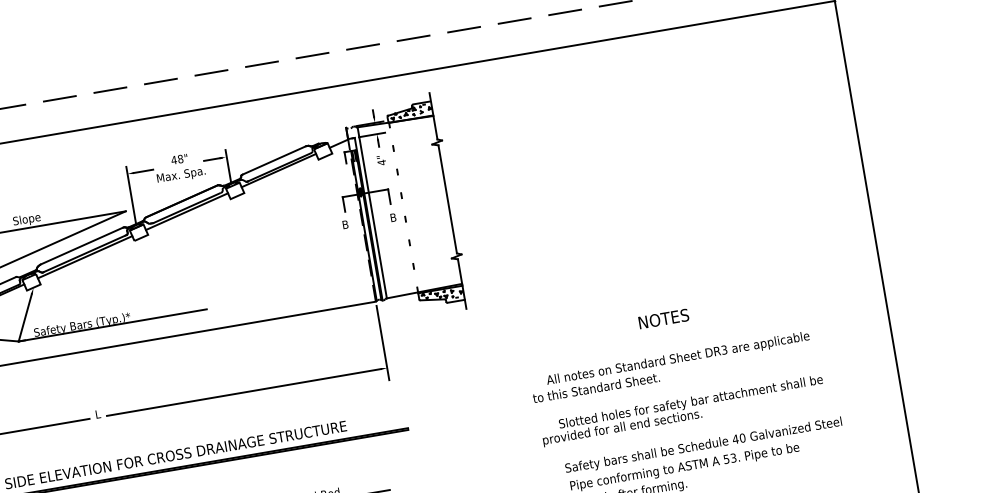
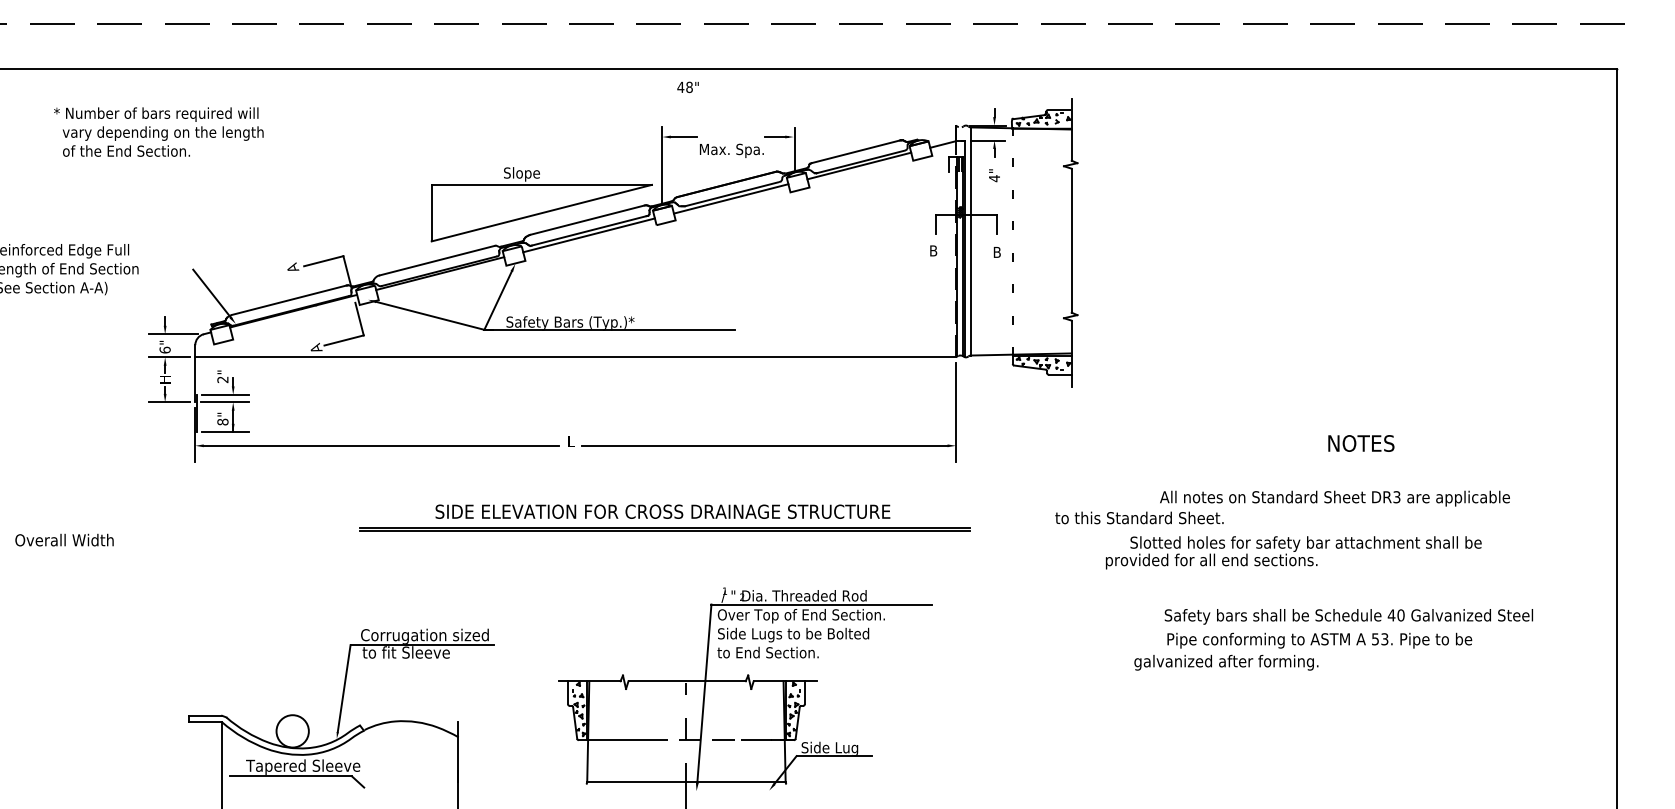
text: (178, 158) -> (687, 86), moved
text: (663, 318) -> (1361, 443), moved
text: (596, 387) -> (1139, 517), moved
text: (682, 410) -> (1293, 552), moved

